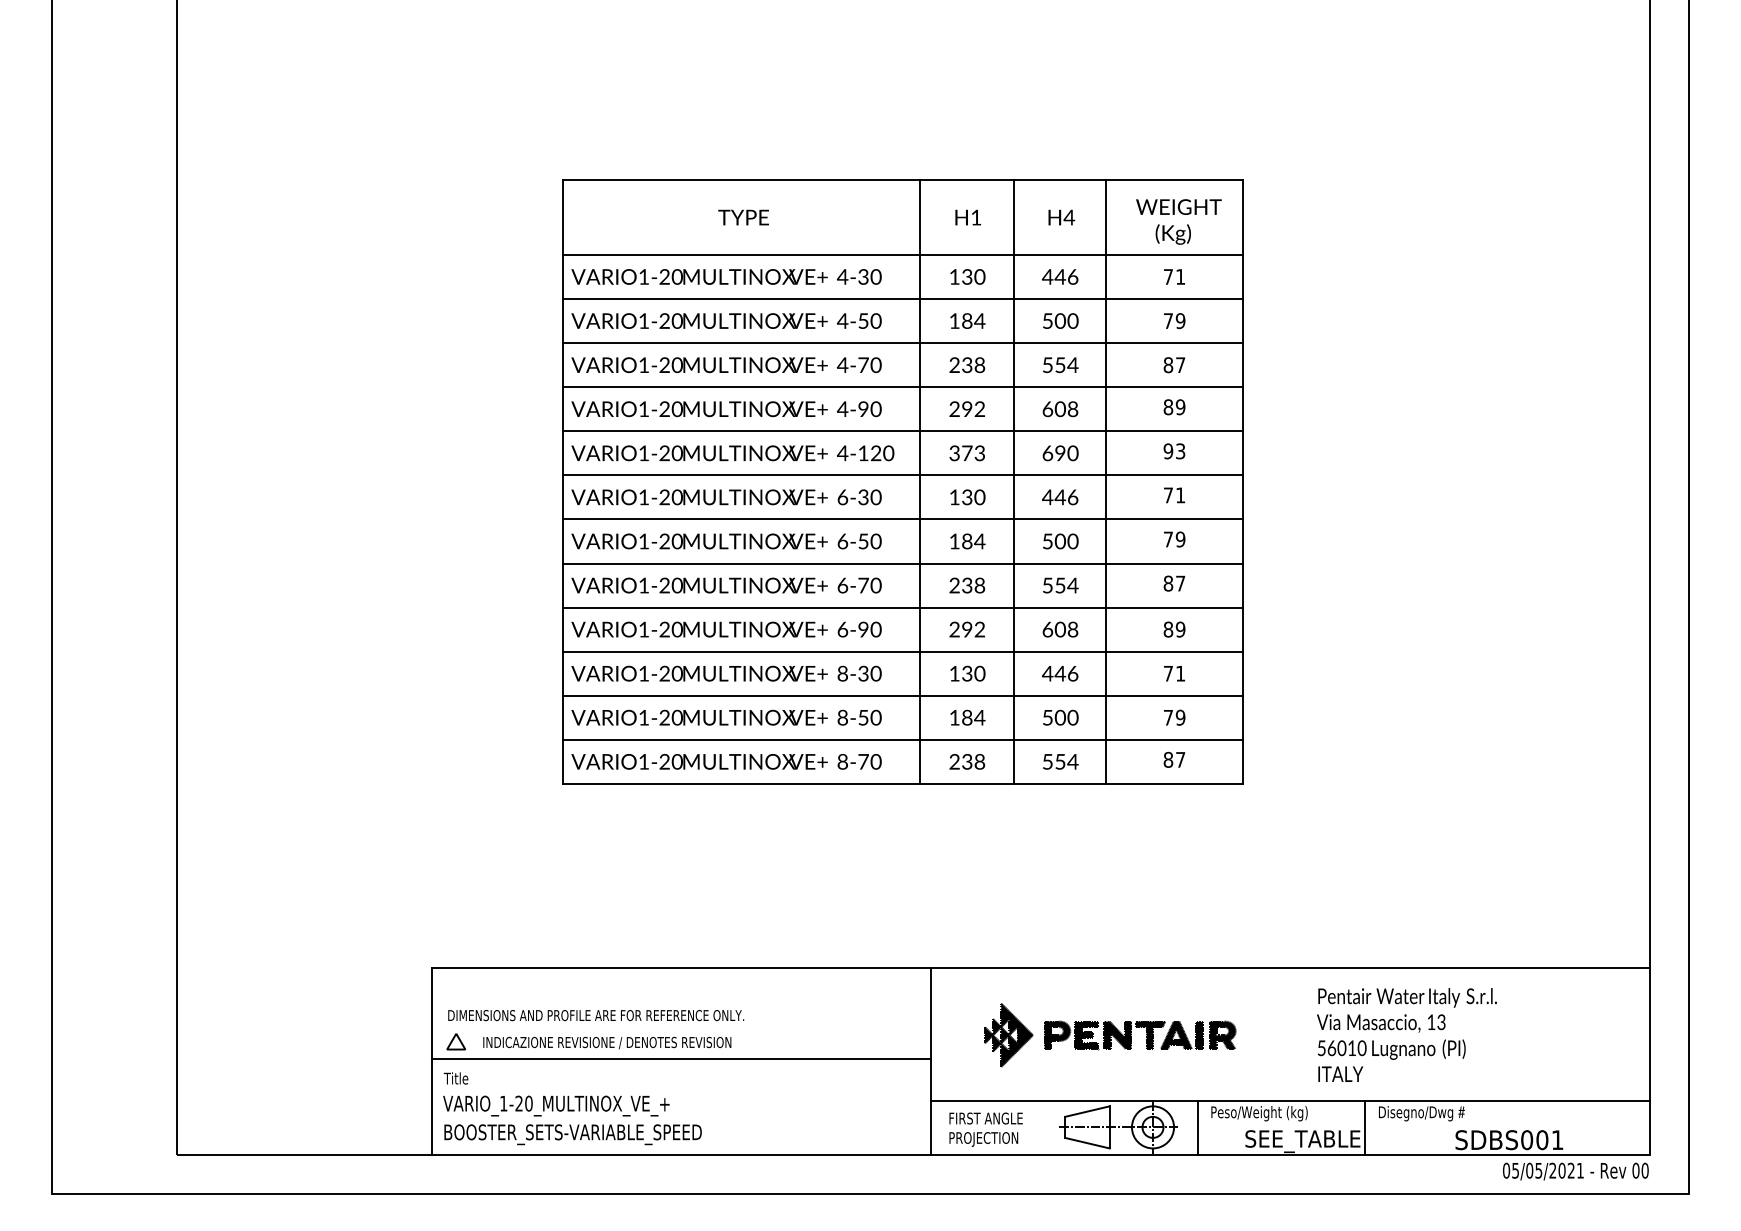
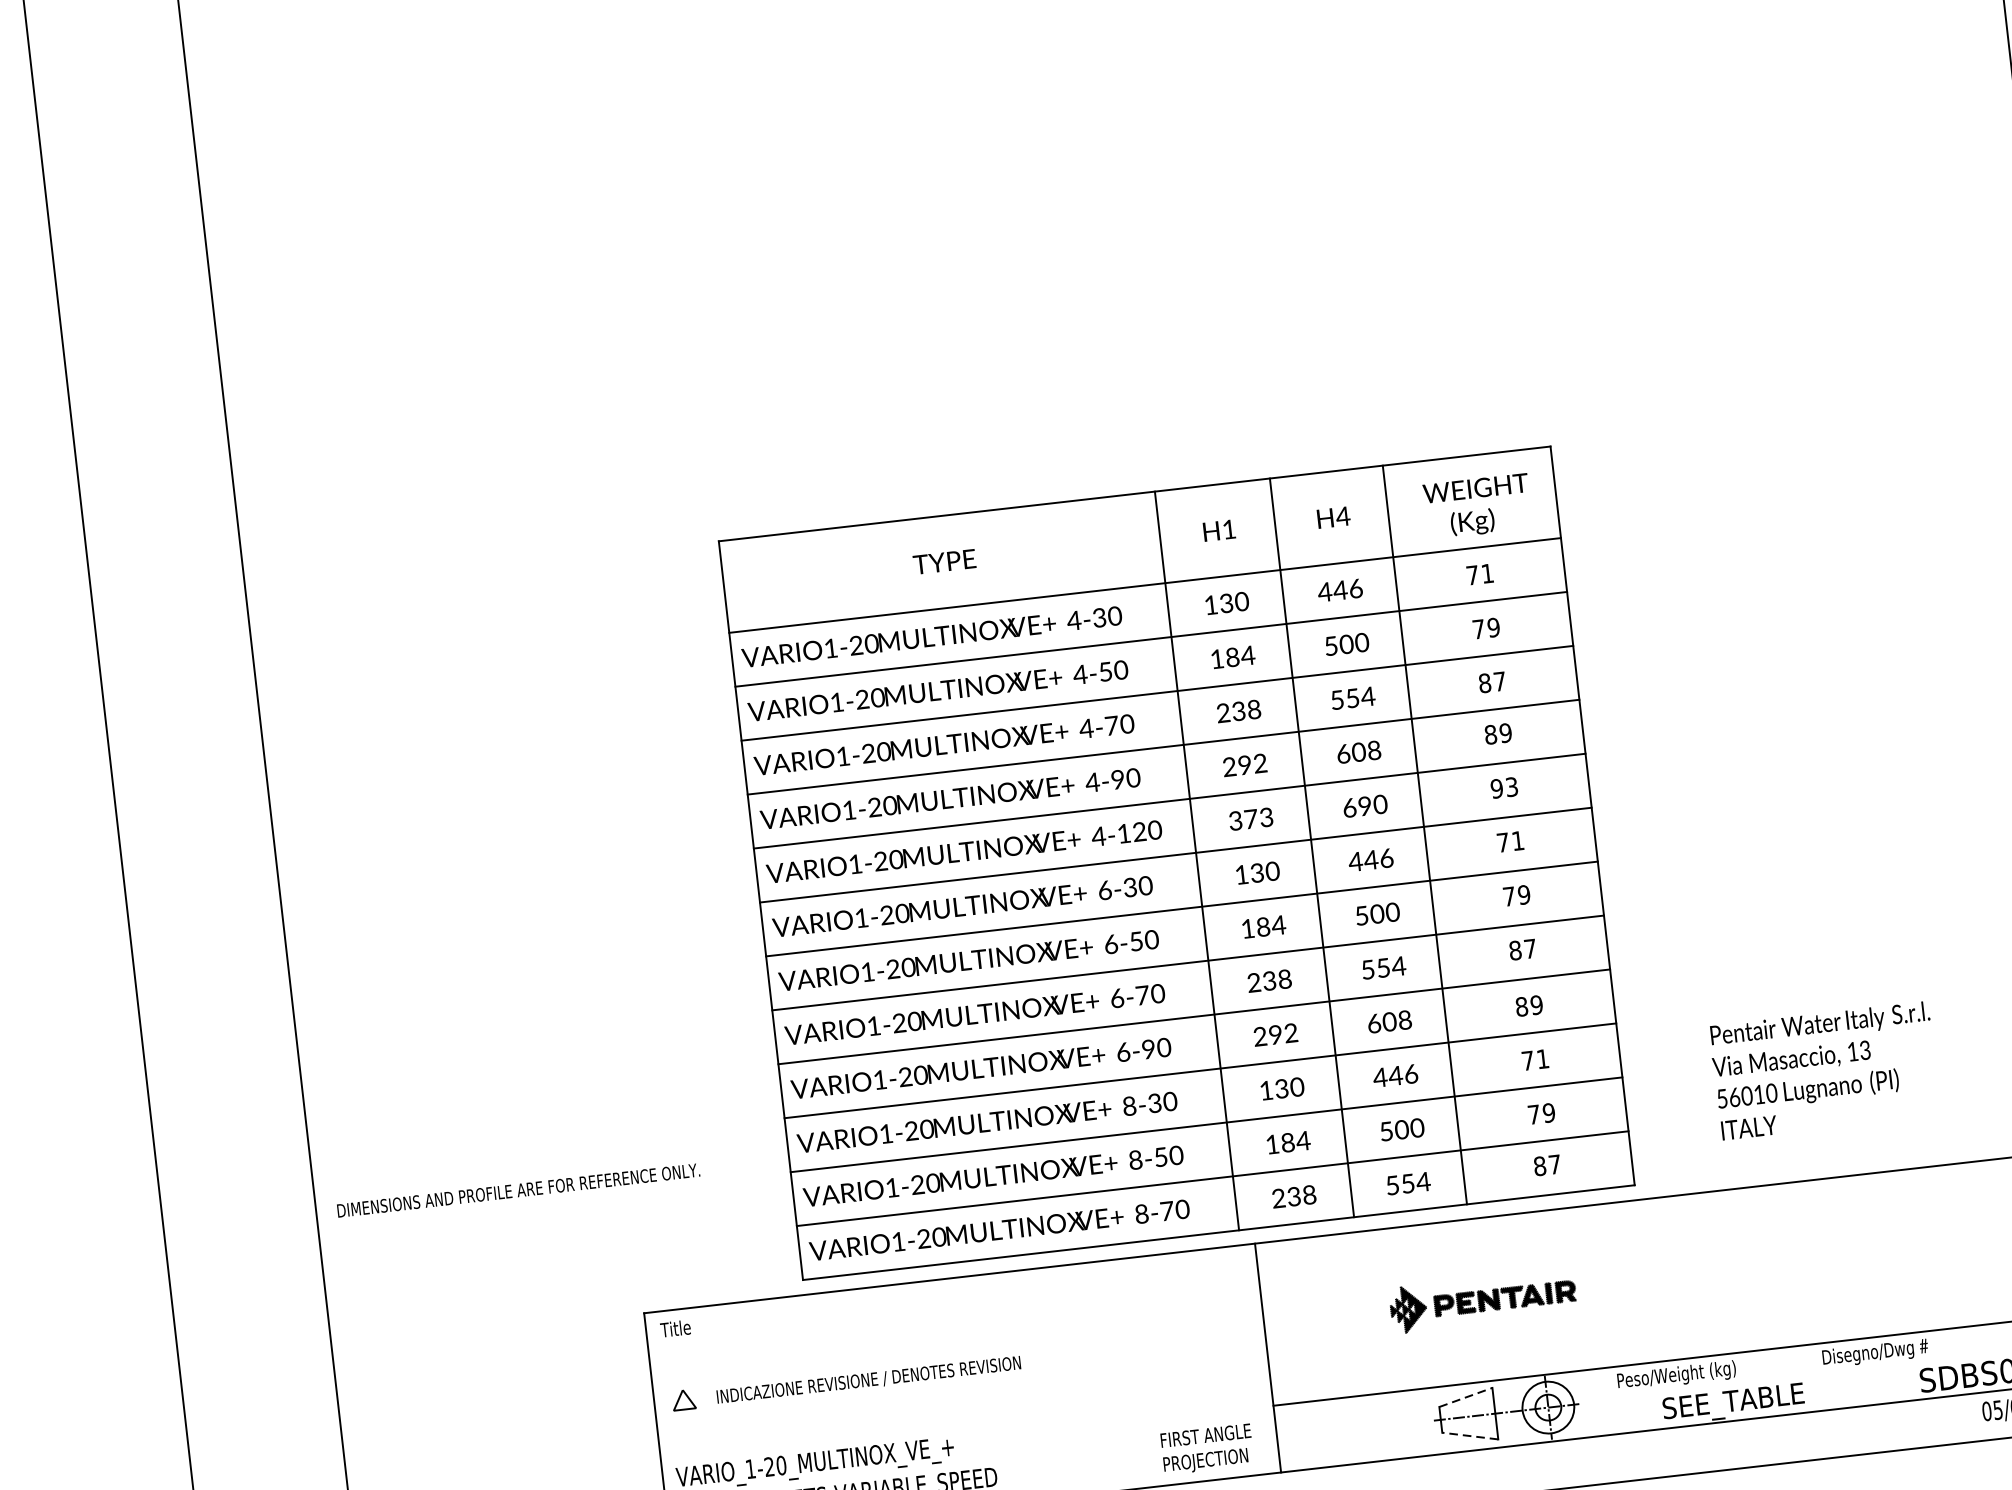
part: (902, 481) -> (1175, 862), moved
text: (596, 1015) -> (519, 1190), moved
text: (1406, 1034) -> (1824, 1070), moved
part: (1110, 1035) -> (1483, 1301), size x0.6
line: (681, 1058) -> (961, 1389), removed
text: (456, 1078) -> (676, 1328), moved
line: (1087, 1111) -> (1466, 1397), solid -> dashed
line: (1197, 1127) -> (1602, 1401), removed
line: (1365, 1127) -> (1808, 1378), removed
text: (985, 1129) -> (1206, 1449), moved
line: (1087, 1143) -> (1470, 1436), solid -> dashed

